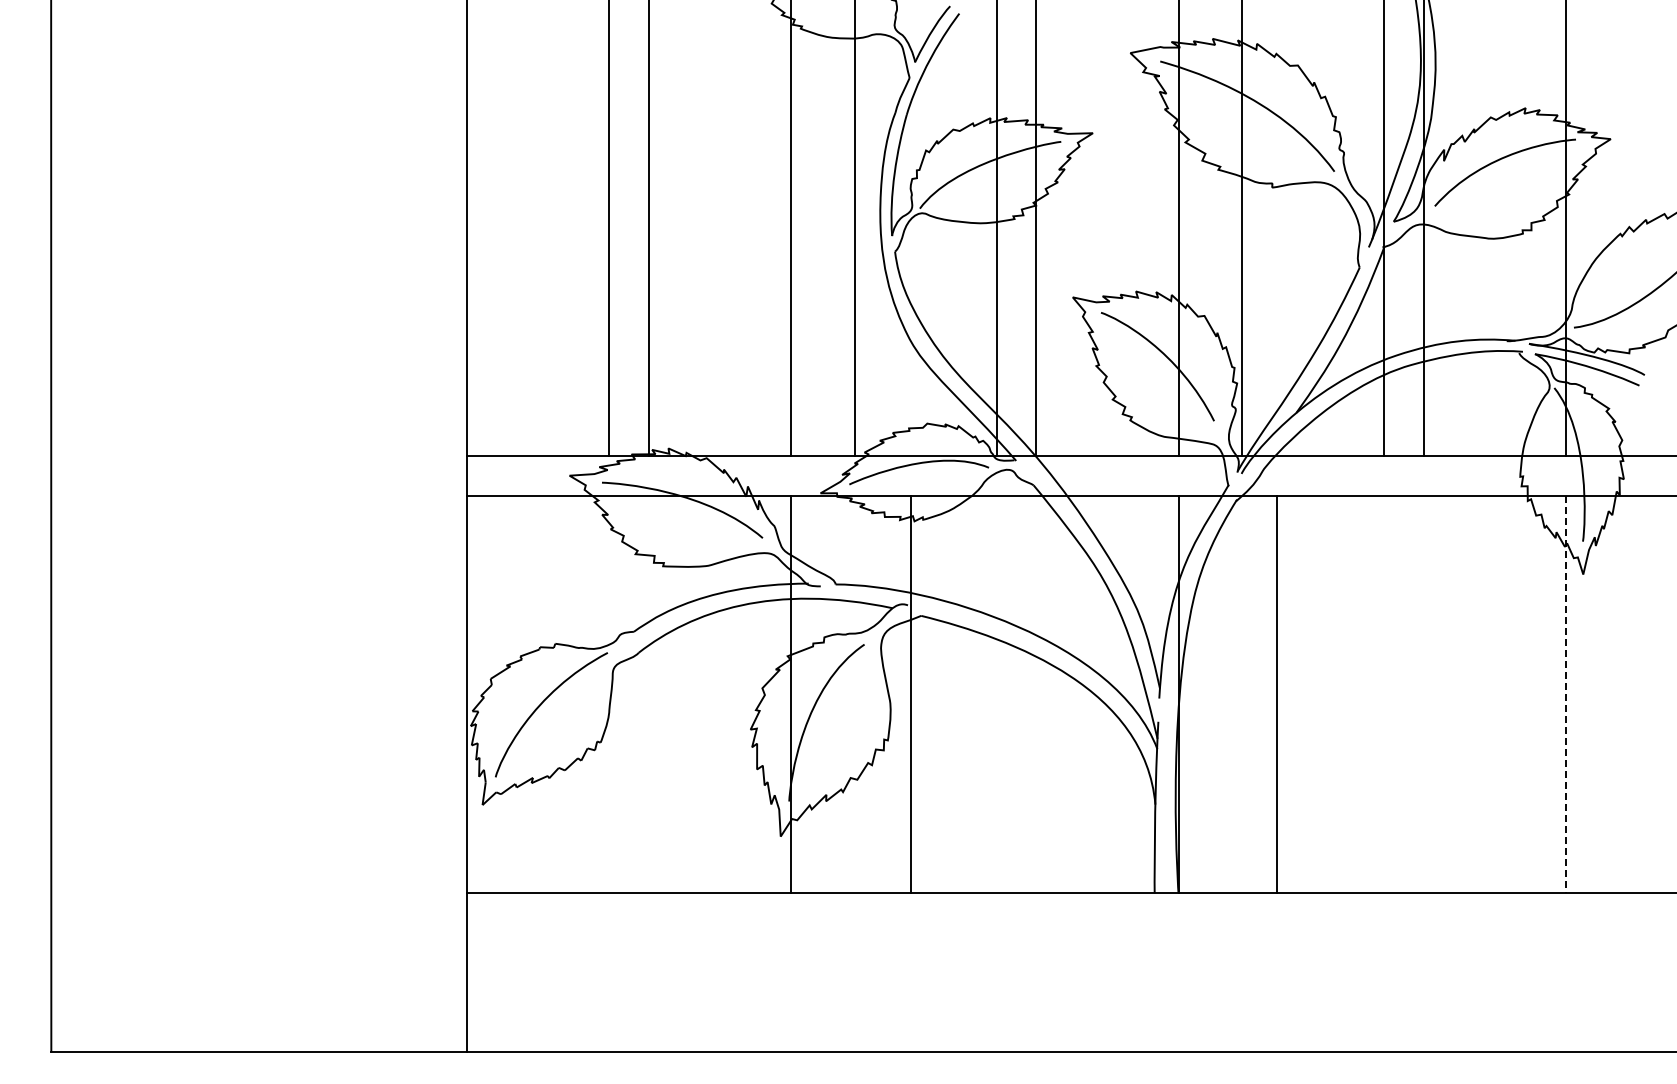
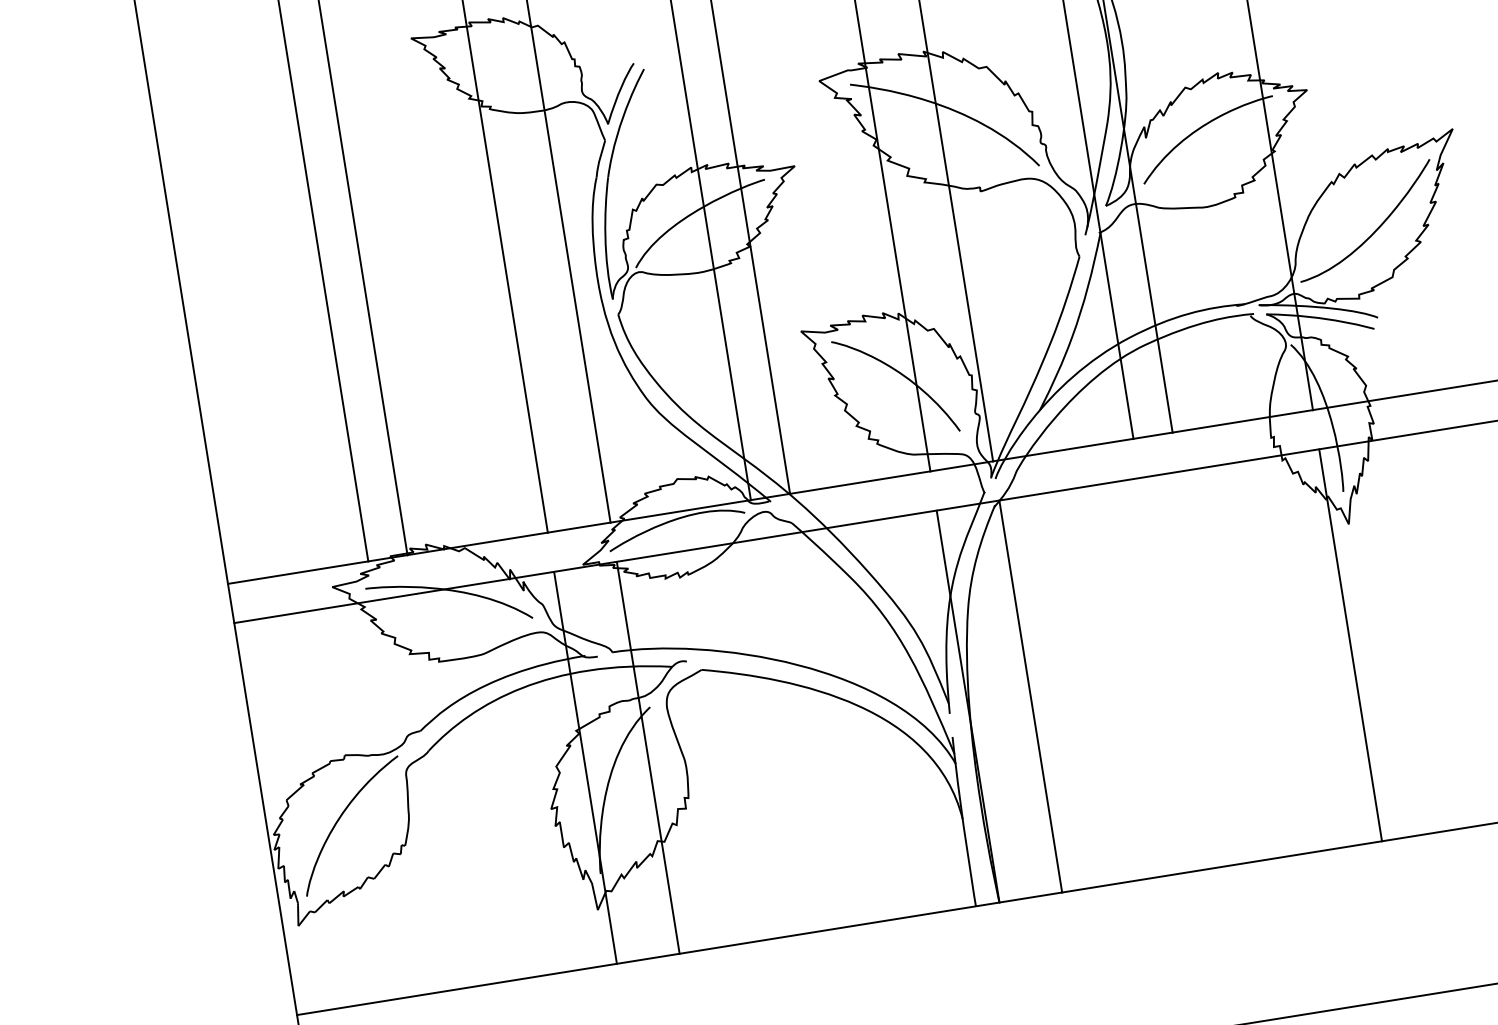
line: (910, 693) -> (648, 757), moved
line: (1276, 693) -> (1030, 695), moved
line: (1565, 694) -> (1350, 645), dashed -> solid

